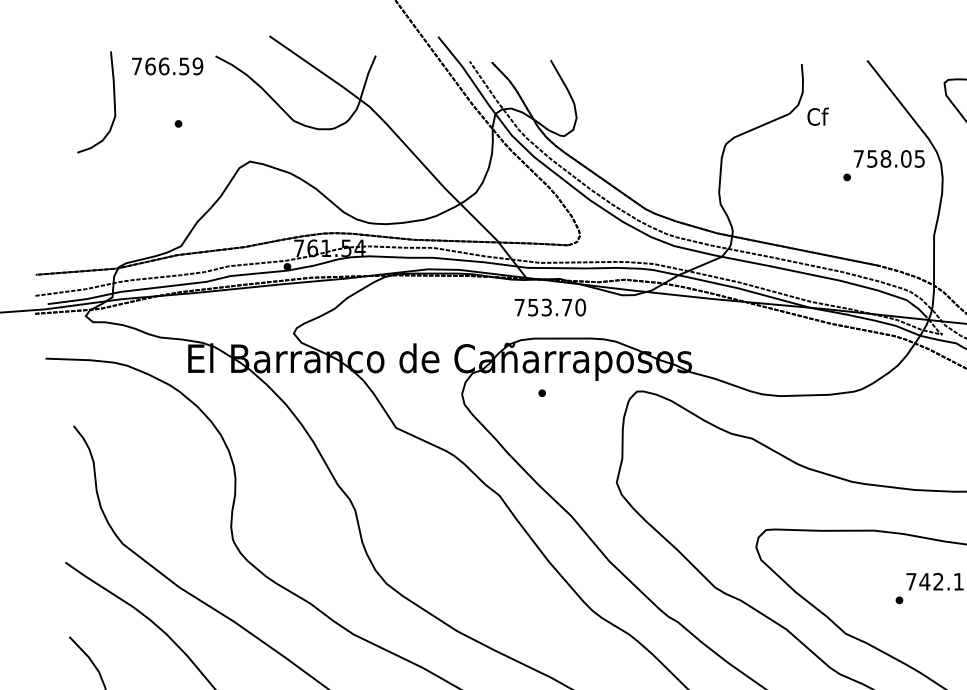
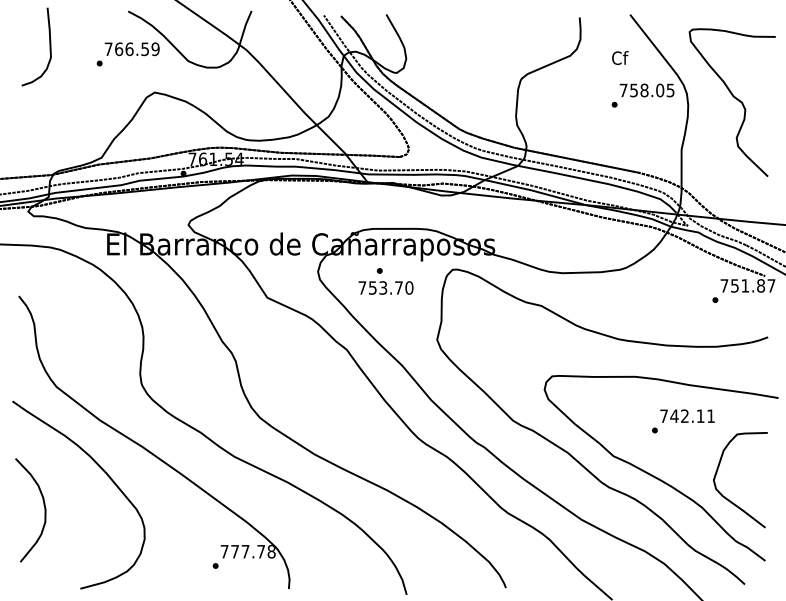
text: (166, 66) -> (131, 49), moved
text: (818, 116) -> (620, 57), moved
text: (549, 306) -> (385, 287), moved

